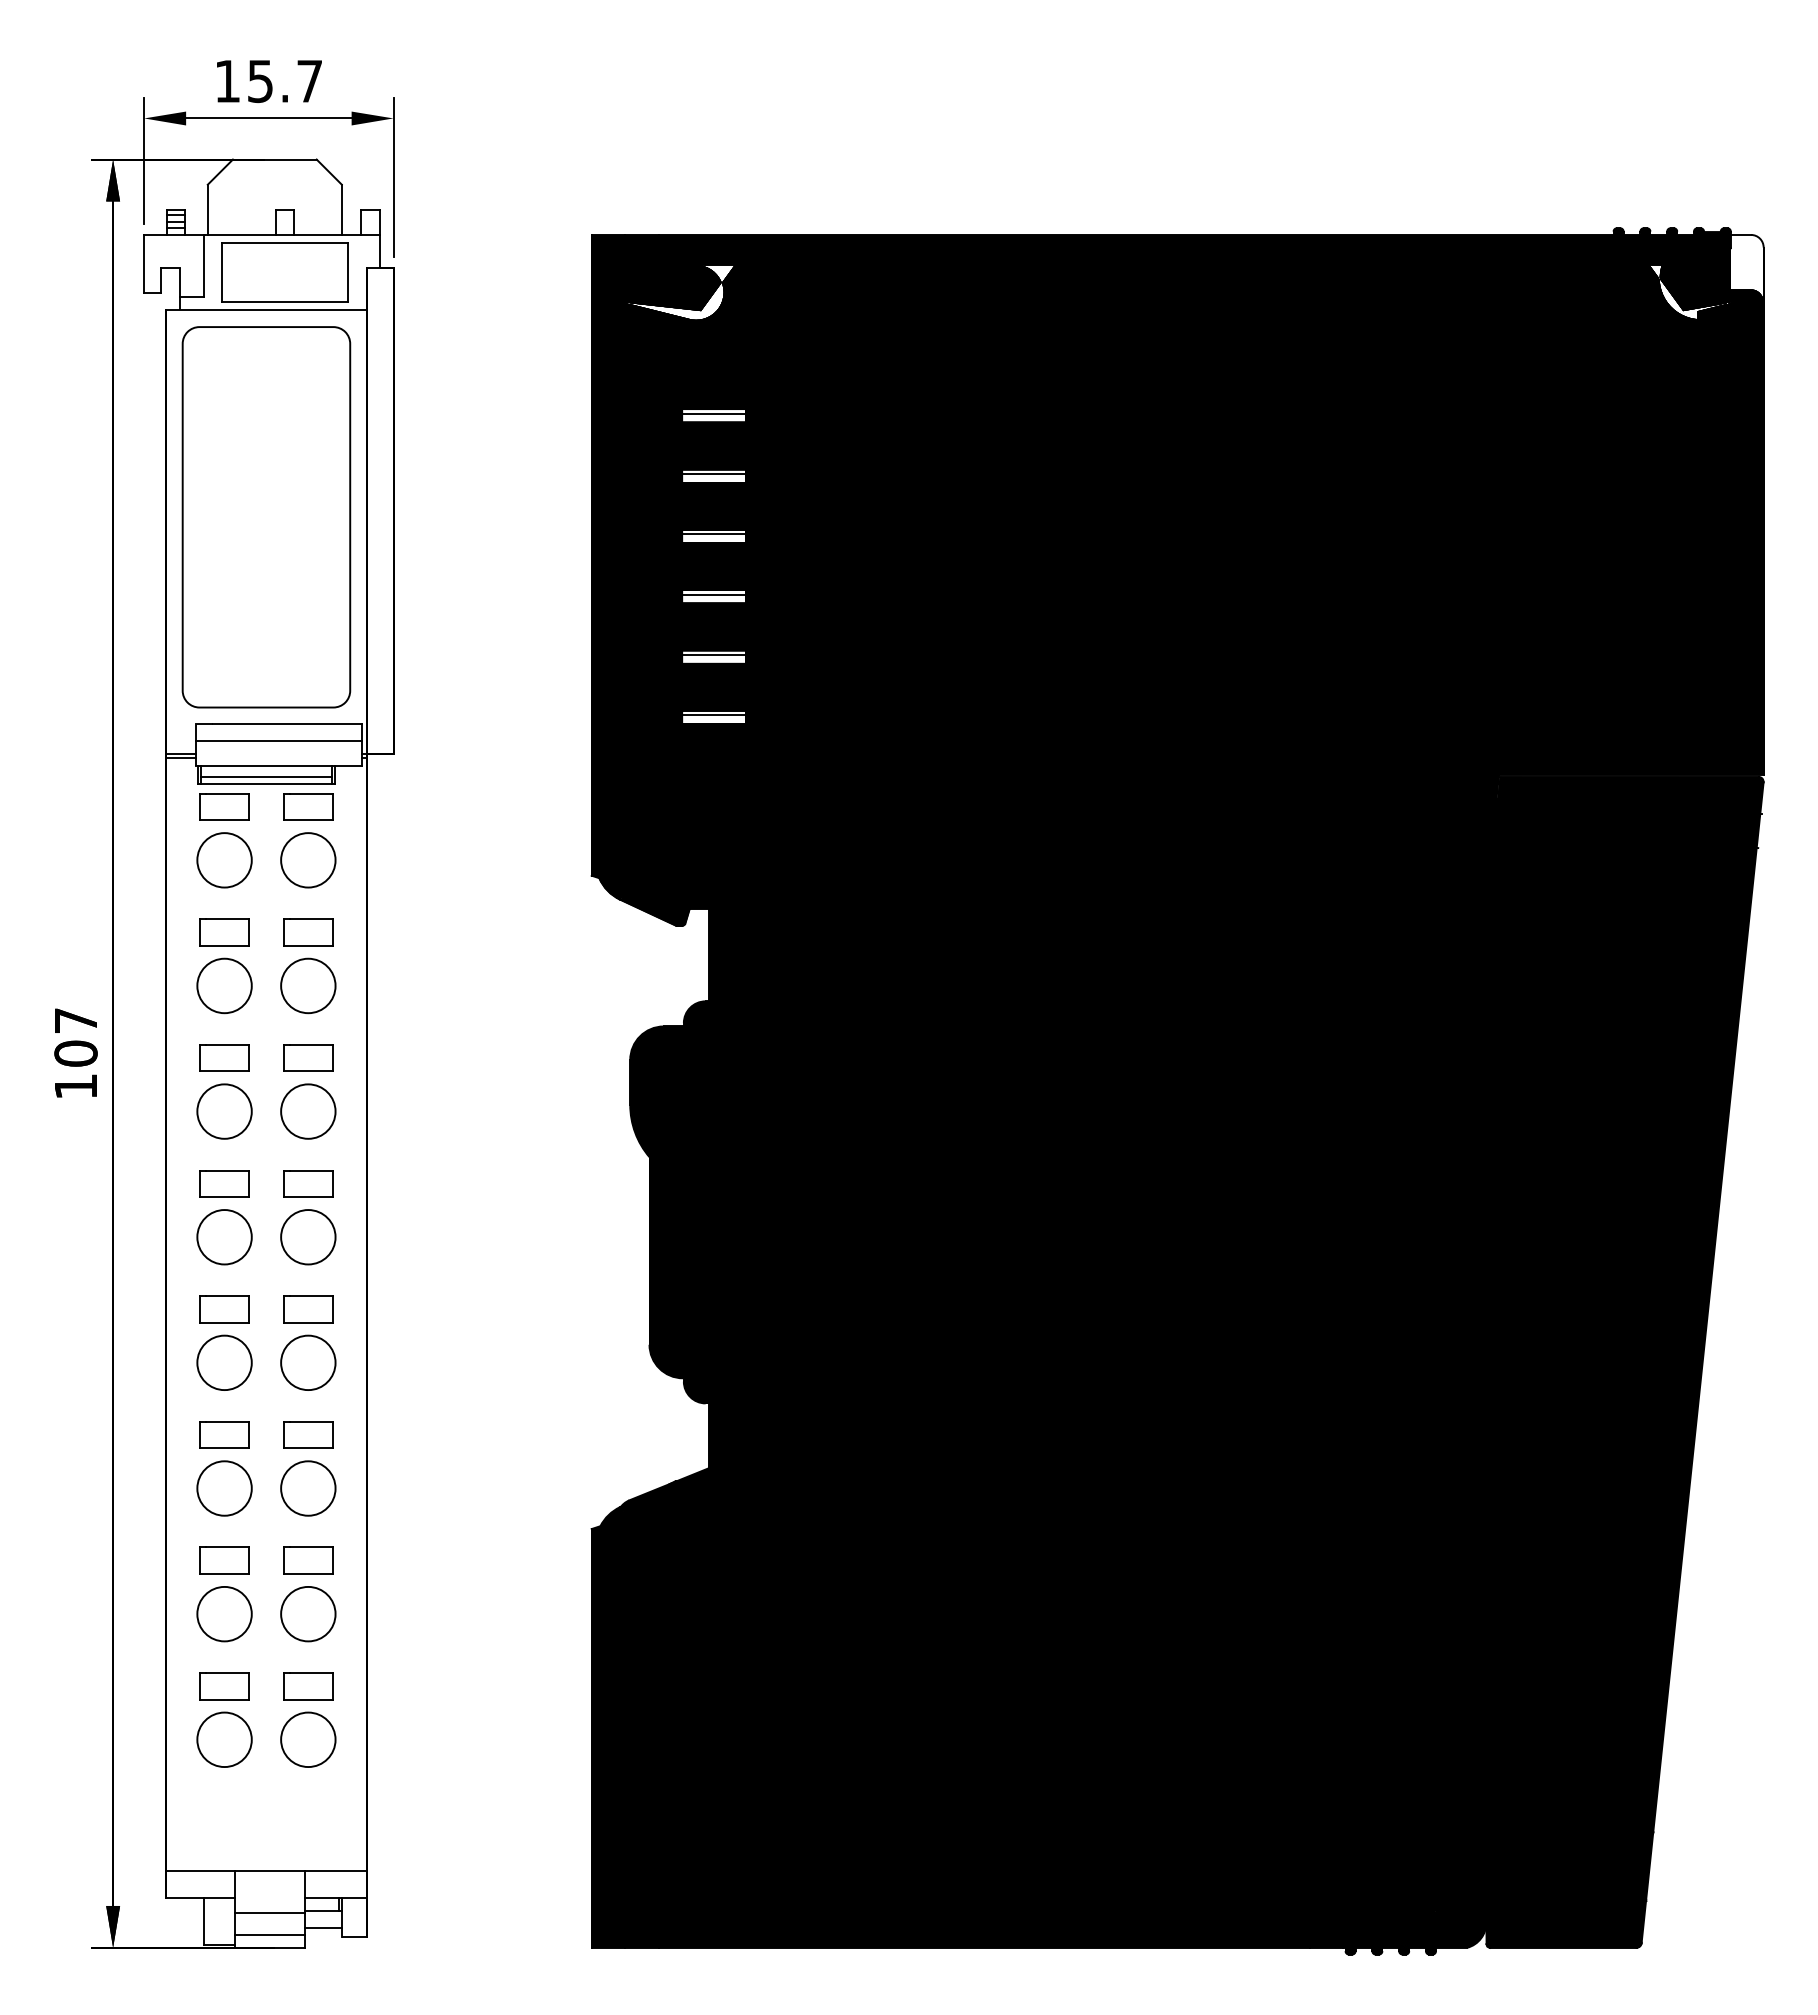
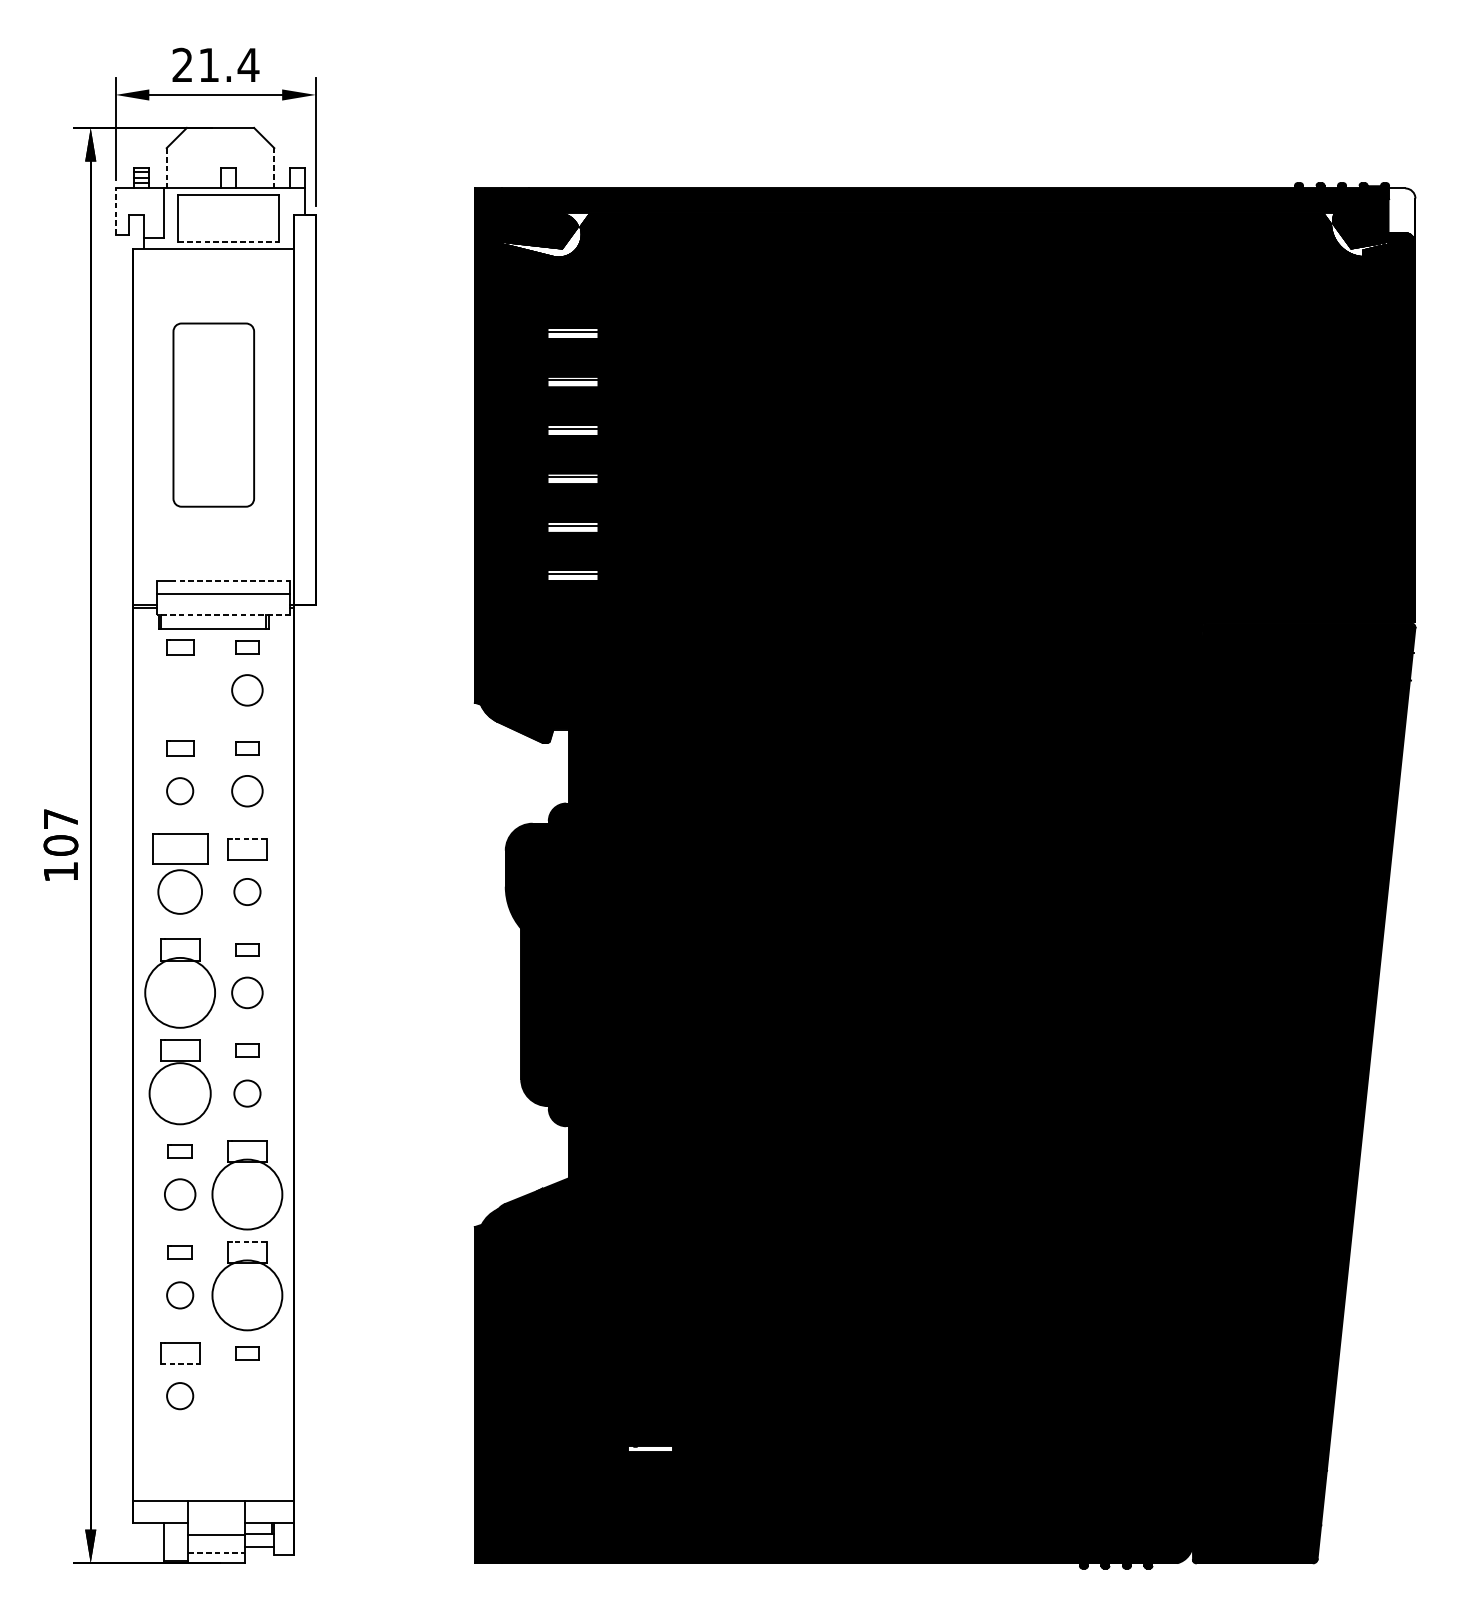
text: (269, 81) -> (216, 65), 15.7 -> 21.4
line: (341, 209) -> (274, 168), solid -> dashed
line: (207, 210) -> (166, 168), solid -> dashed
line: (144, 263) -> (115, 211), solid -> dashed
line: (284, 302) -> (228, 242), solid -> dashed
part: (266, 517) -> (213, 415), size x0.6
line: (287, 724) -> (230, 581), solid -> dashed
line: (279, 765) -> (224, 614), solid -> dashed
line: (266, 777) -> (213, 623), removed
part: (224, 806) -> (180, 647), size x0.7
part: (308, 806) -> (247, 647), size x0.6
circle: (224, 860) -> (180, 690), removed
circle: (308, 860) -> (247, 690), size x0.7
part: (224, 932) -> (180, 748), size x0.7
part: (308, 932) -> (247, 748), size x0.6
circle: (224, 985) -> (180, 790), size x0.6
circle: (308, 985) -> (247, 790), size x0.7
line: (311, 1044) -> (249, 838), solid -> dashed
part: (224, 1057) -> (180, 848), size x1.4
circle: (308, 1111) -> (247, 891), size x0.6
part: (308, 1183) -> (247, 949), size x0.6
circle: (224, 1237) -> (180, 993), size x1.6
circle: (308, 1237) -> (247, 993), size x0.7
part: (308, 1309) -> (247, 1050), size x0.6
circle: (224, 1362) -> (180, 1093), size x1.4
circle: (308, 1362) -> (247, 1093), size x0.6
part: (224, 1434) -> (180, 1151), size x0.6
circle: (224, 1488) -> (180, 1194), size x0.7
circle: (308, 1488) -> (247, 1194), size x1.6
line: (311, 1547) -> (249, 1241), solid -> dashed
part: (224, 1560) -> (180, 1252), size x0.6
circle: (224, 1613) -> (180, 1294), size x0.6
circle: (308, 1613) -> (247, 1294), size x1.6
part: (308, 1686) -> (247, 1353), size x0.6
line: (225, 1699) -> (180, 1363), solid -> dashed
circle: (224, 1739) -> (180, 1396), size x0.6
circle: (308, 1739) -> (247, 1396), removed
fill: (809, 1805) -> (649, 1448), removed
line: (270, 1935) -> (217, 1553), solid -> dashed

